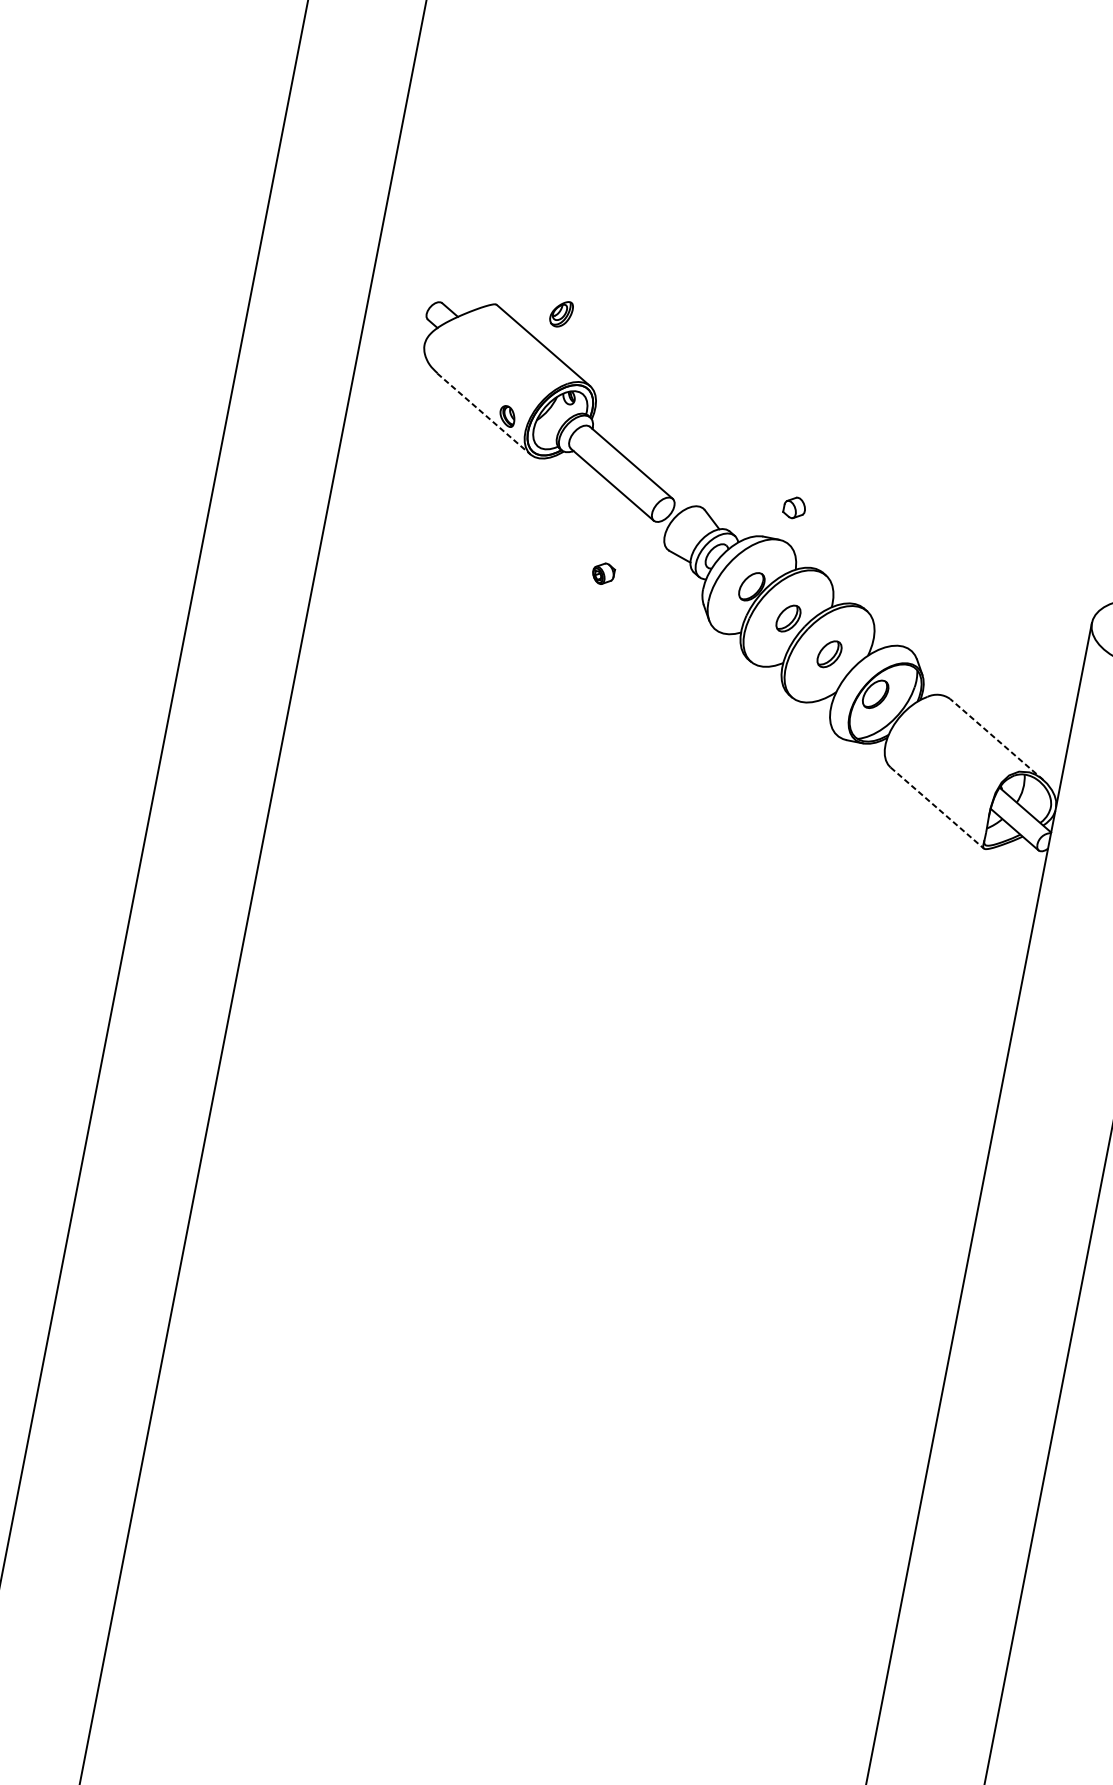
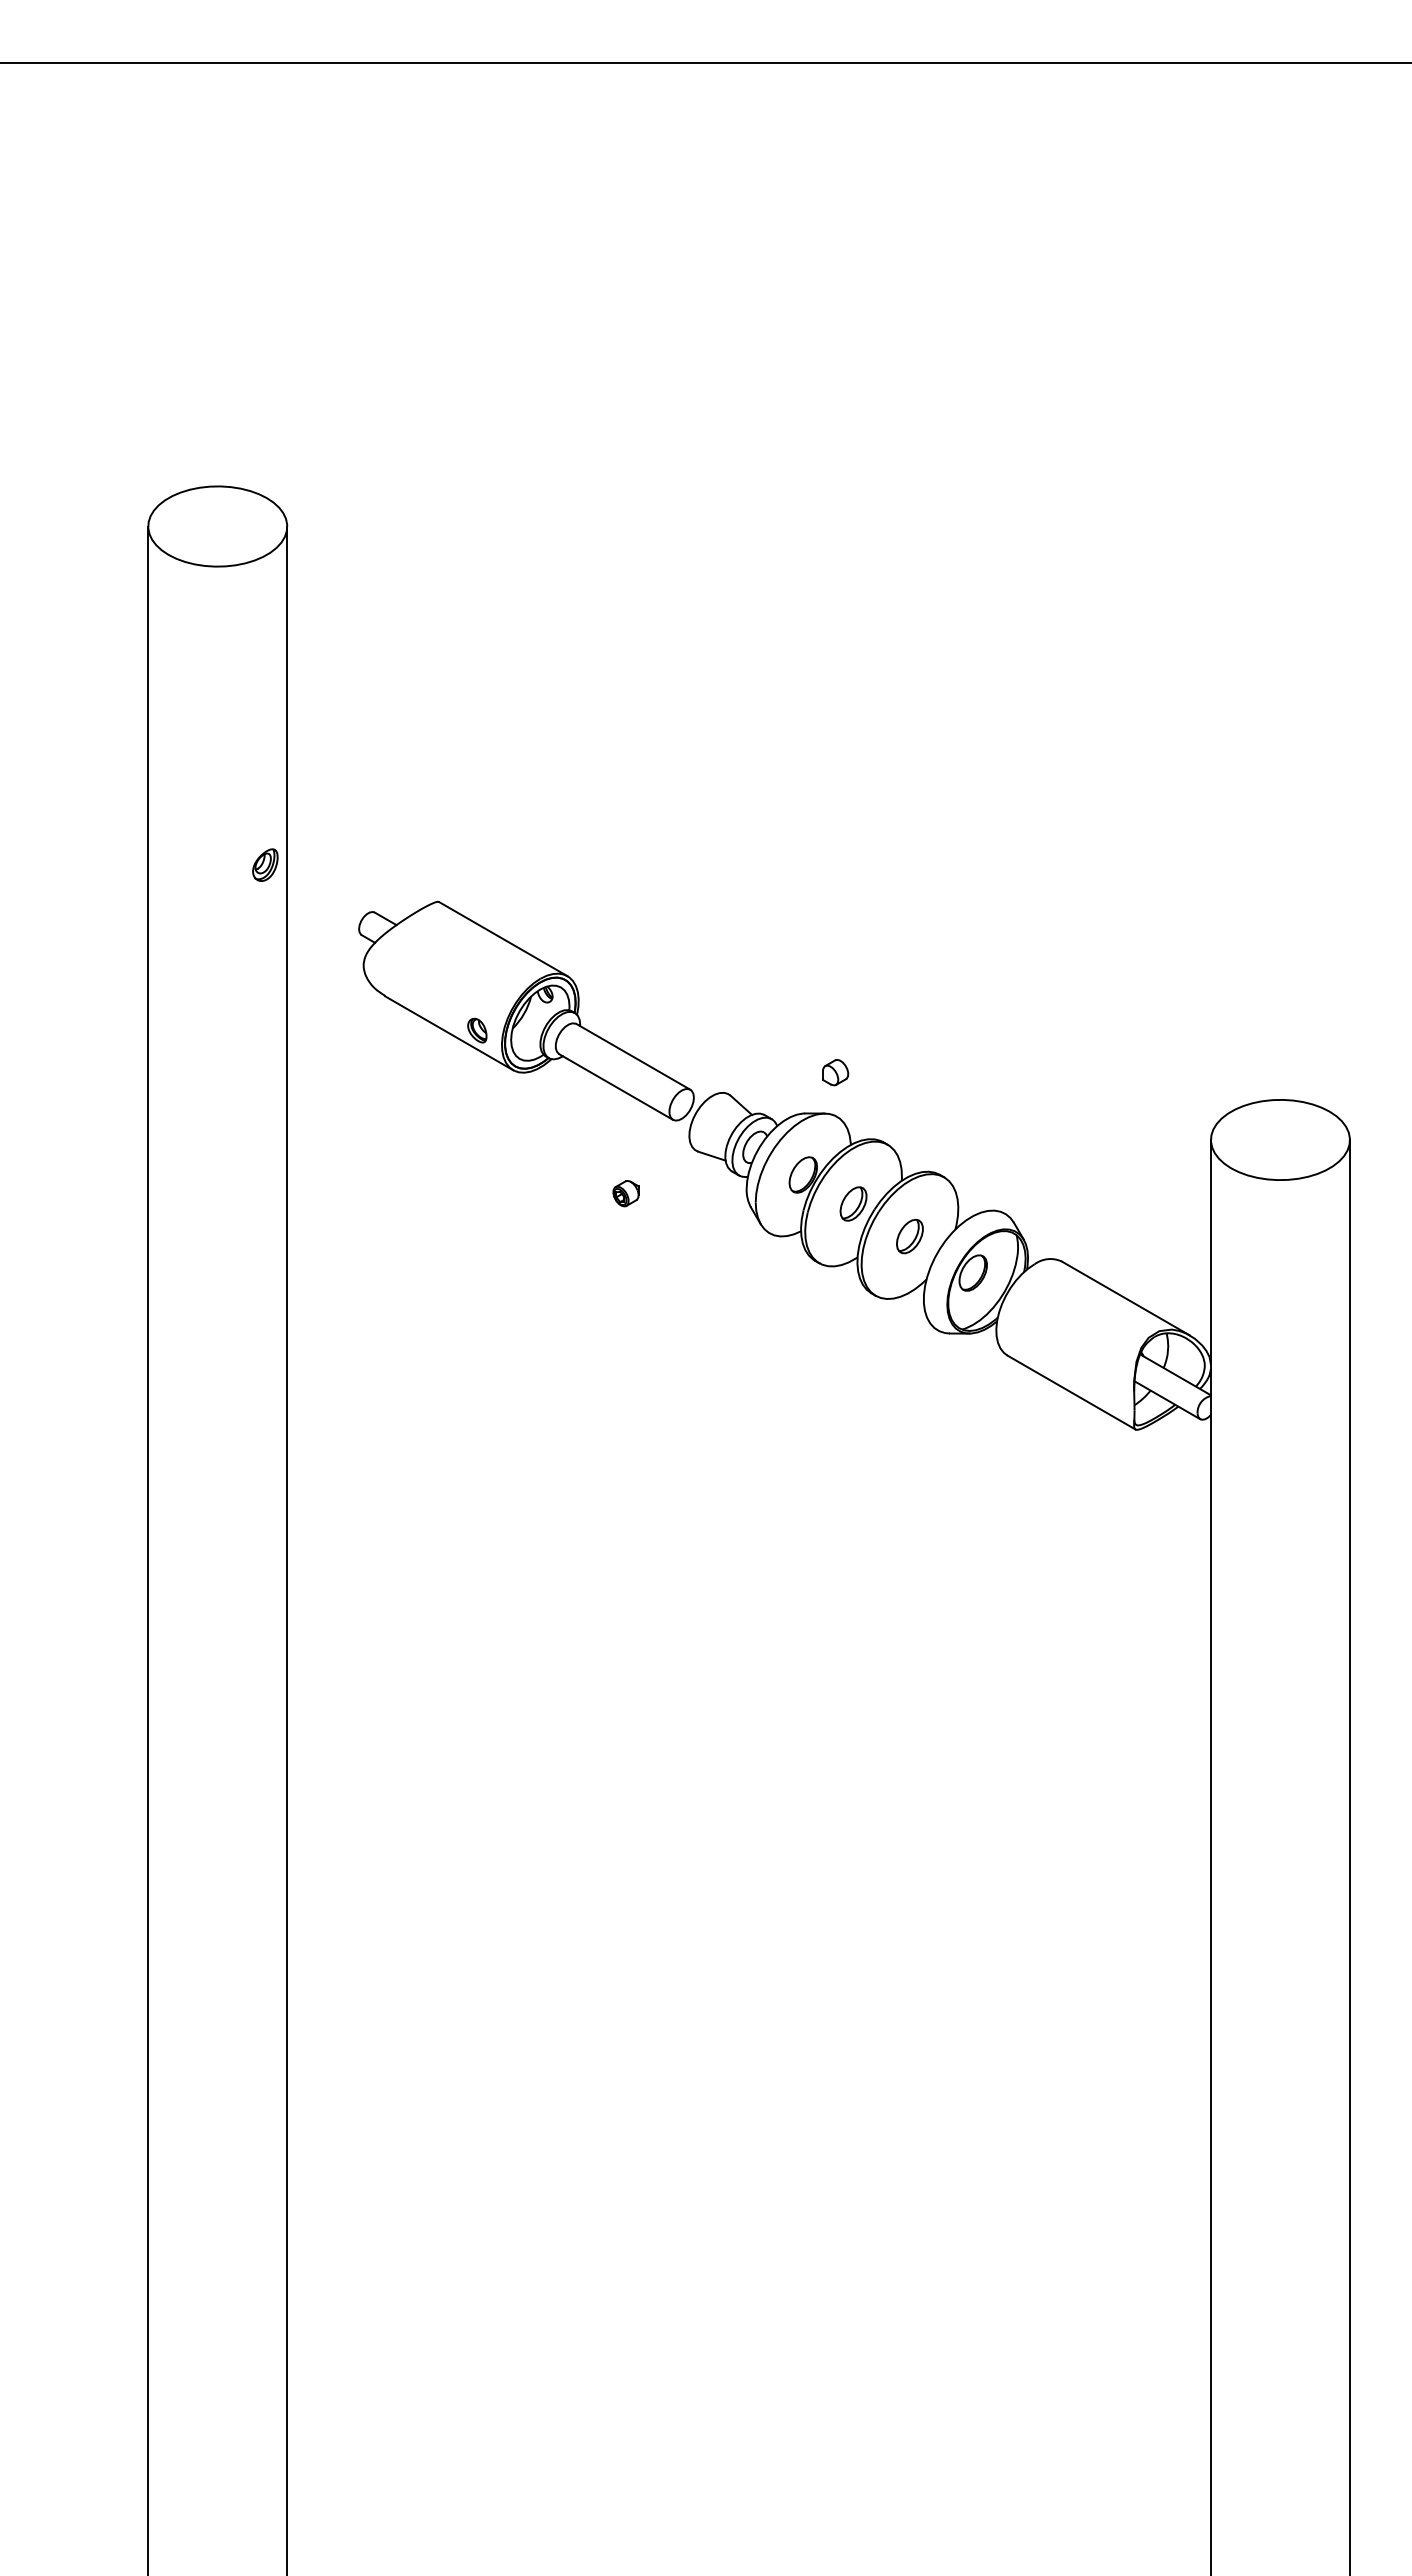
part: (561, 313) -> (265, 864), moved
line: (484, 414) -> (449, 1033), dashed -> solid
line: (996, 739) -> (1125, 1298), dashed -> solid
line: (937, 807) -> (1071, 1392), dashed -> solid

